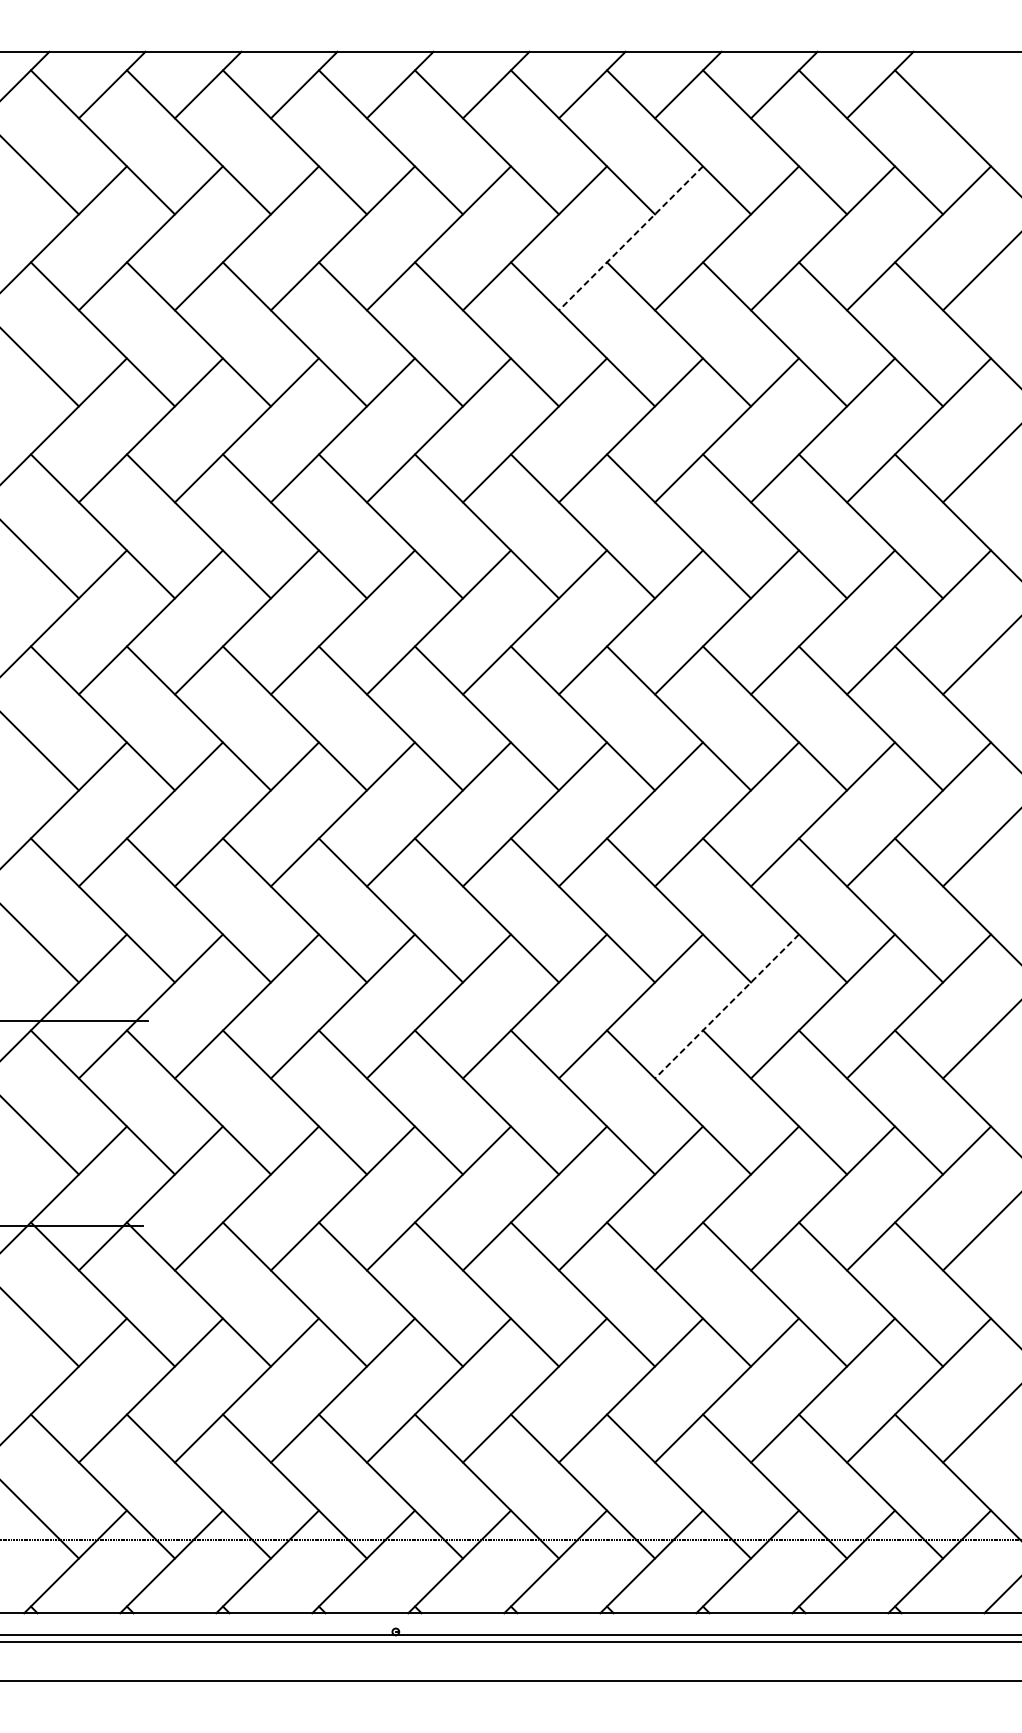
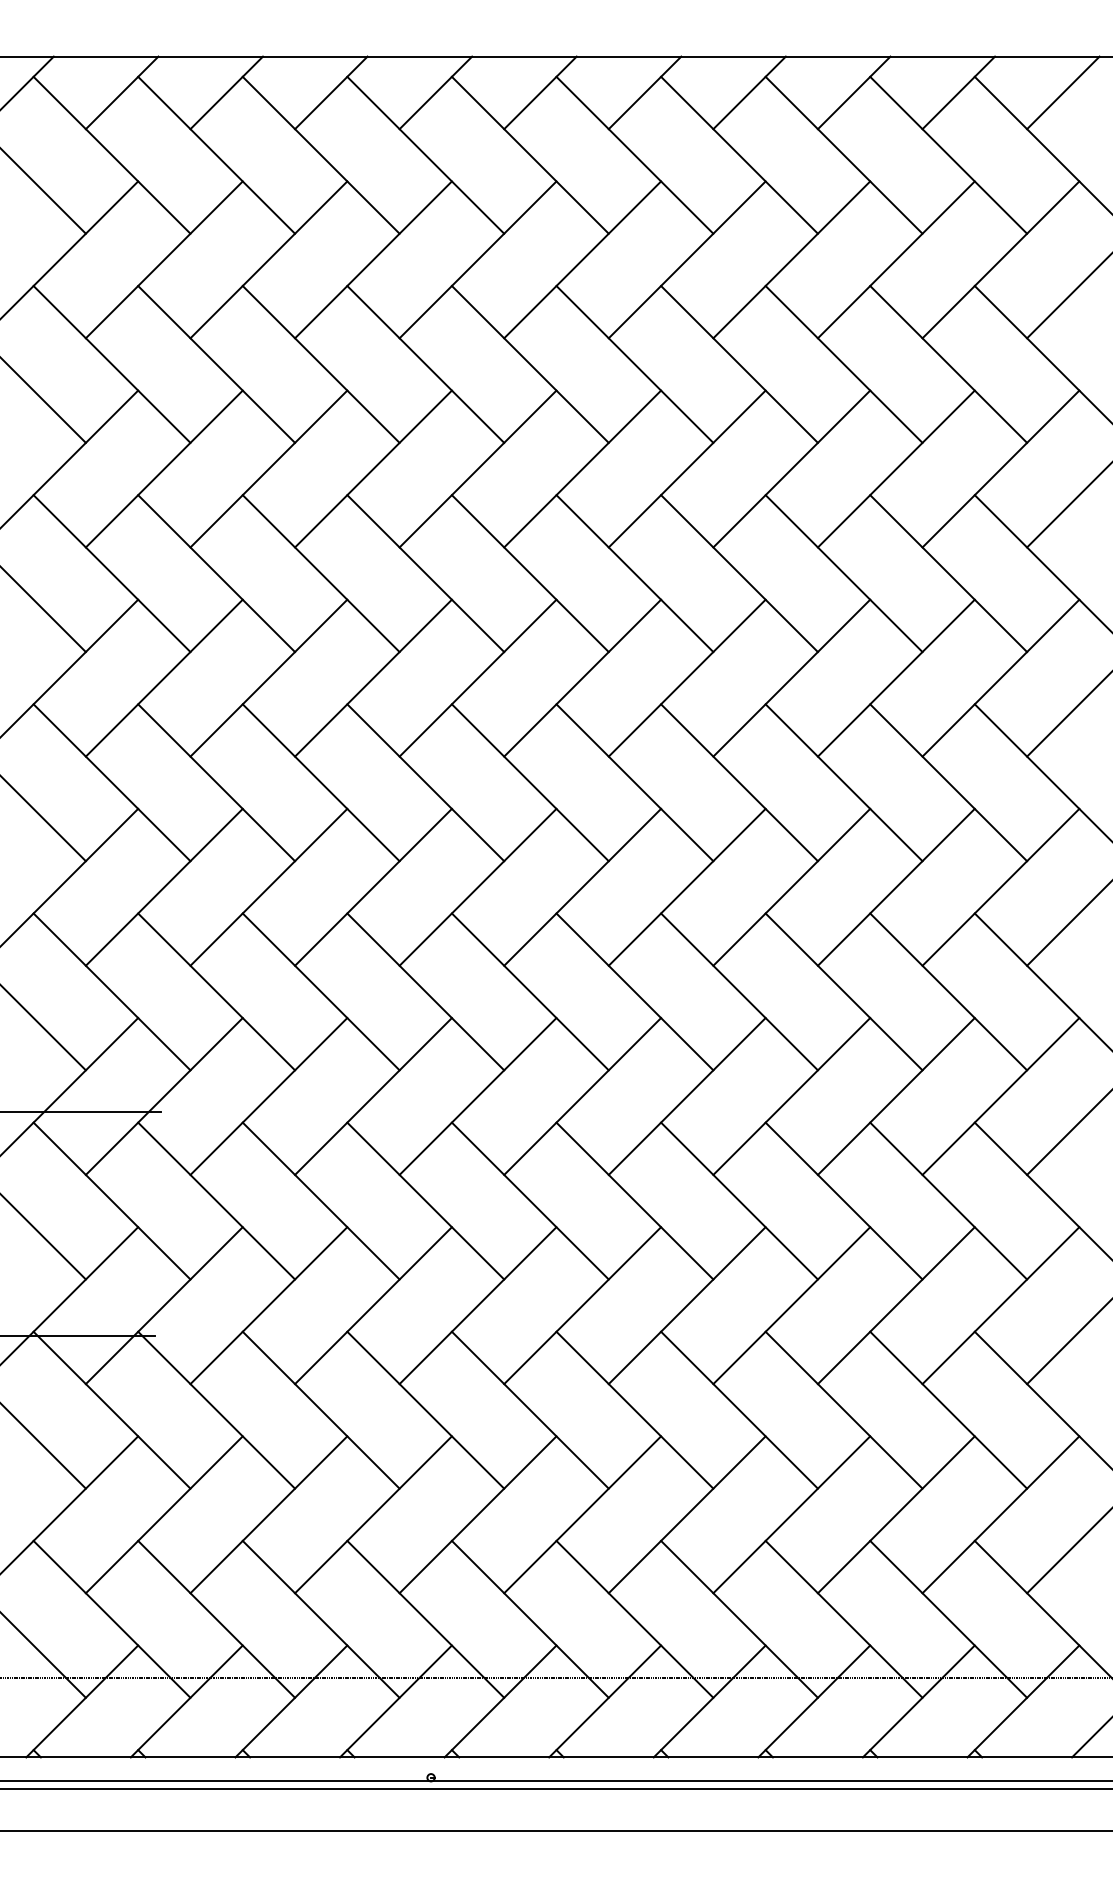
line: (976, 84) -> (1063, 92), added
line: (631, 238) -> (687, 259), dashed -> solid
line: (726, 1006) -> (791, 1096), dashed -> solid

